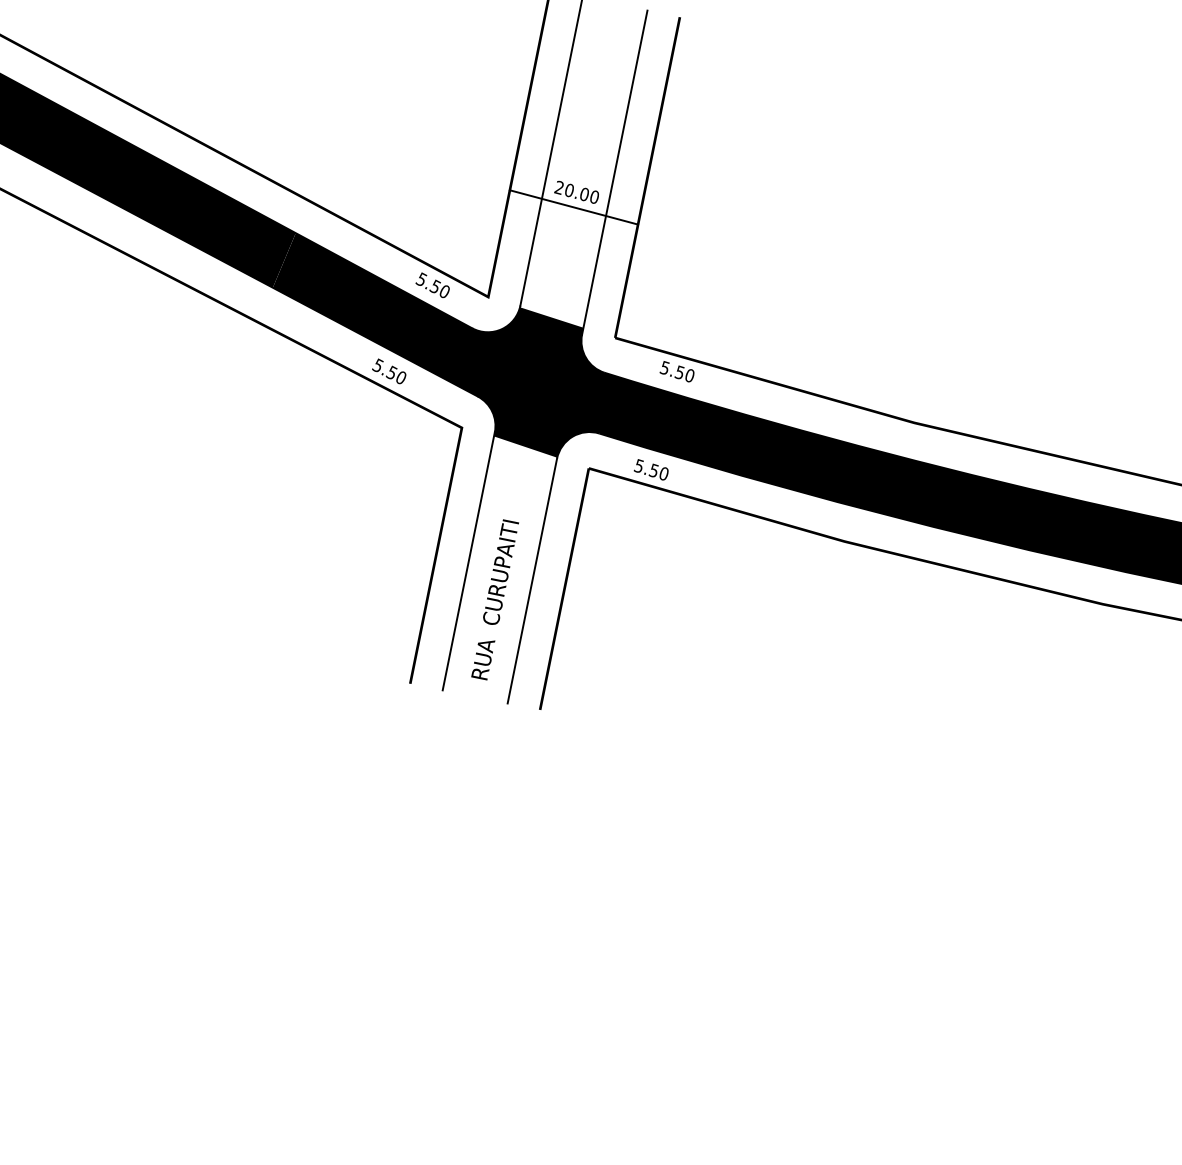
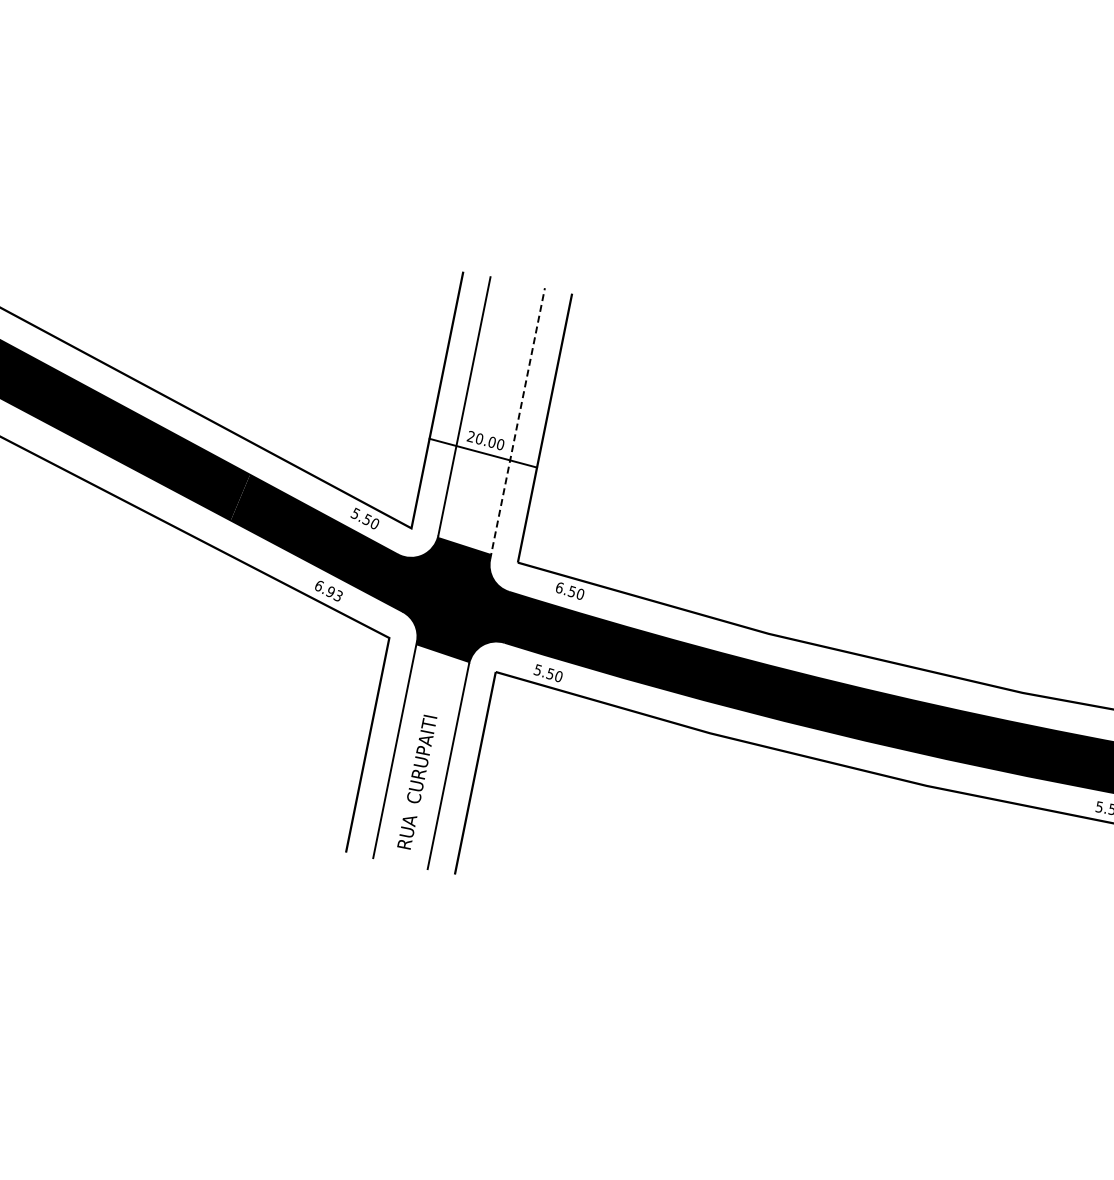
line: (614, 173) -> (517, 424), solid -> dashed
text: (664, 367) -> (559, 587), 5.50 -> 6.50
text: (389, 371) -> (328, 590), 5.50 -> 6.93

